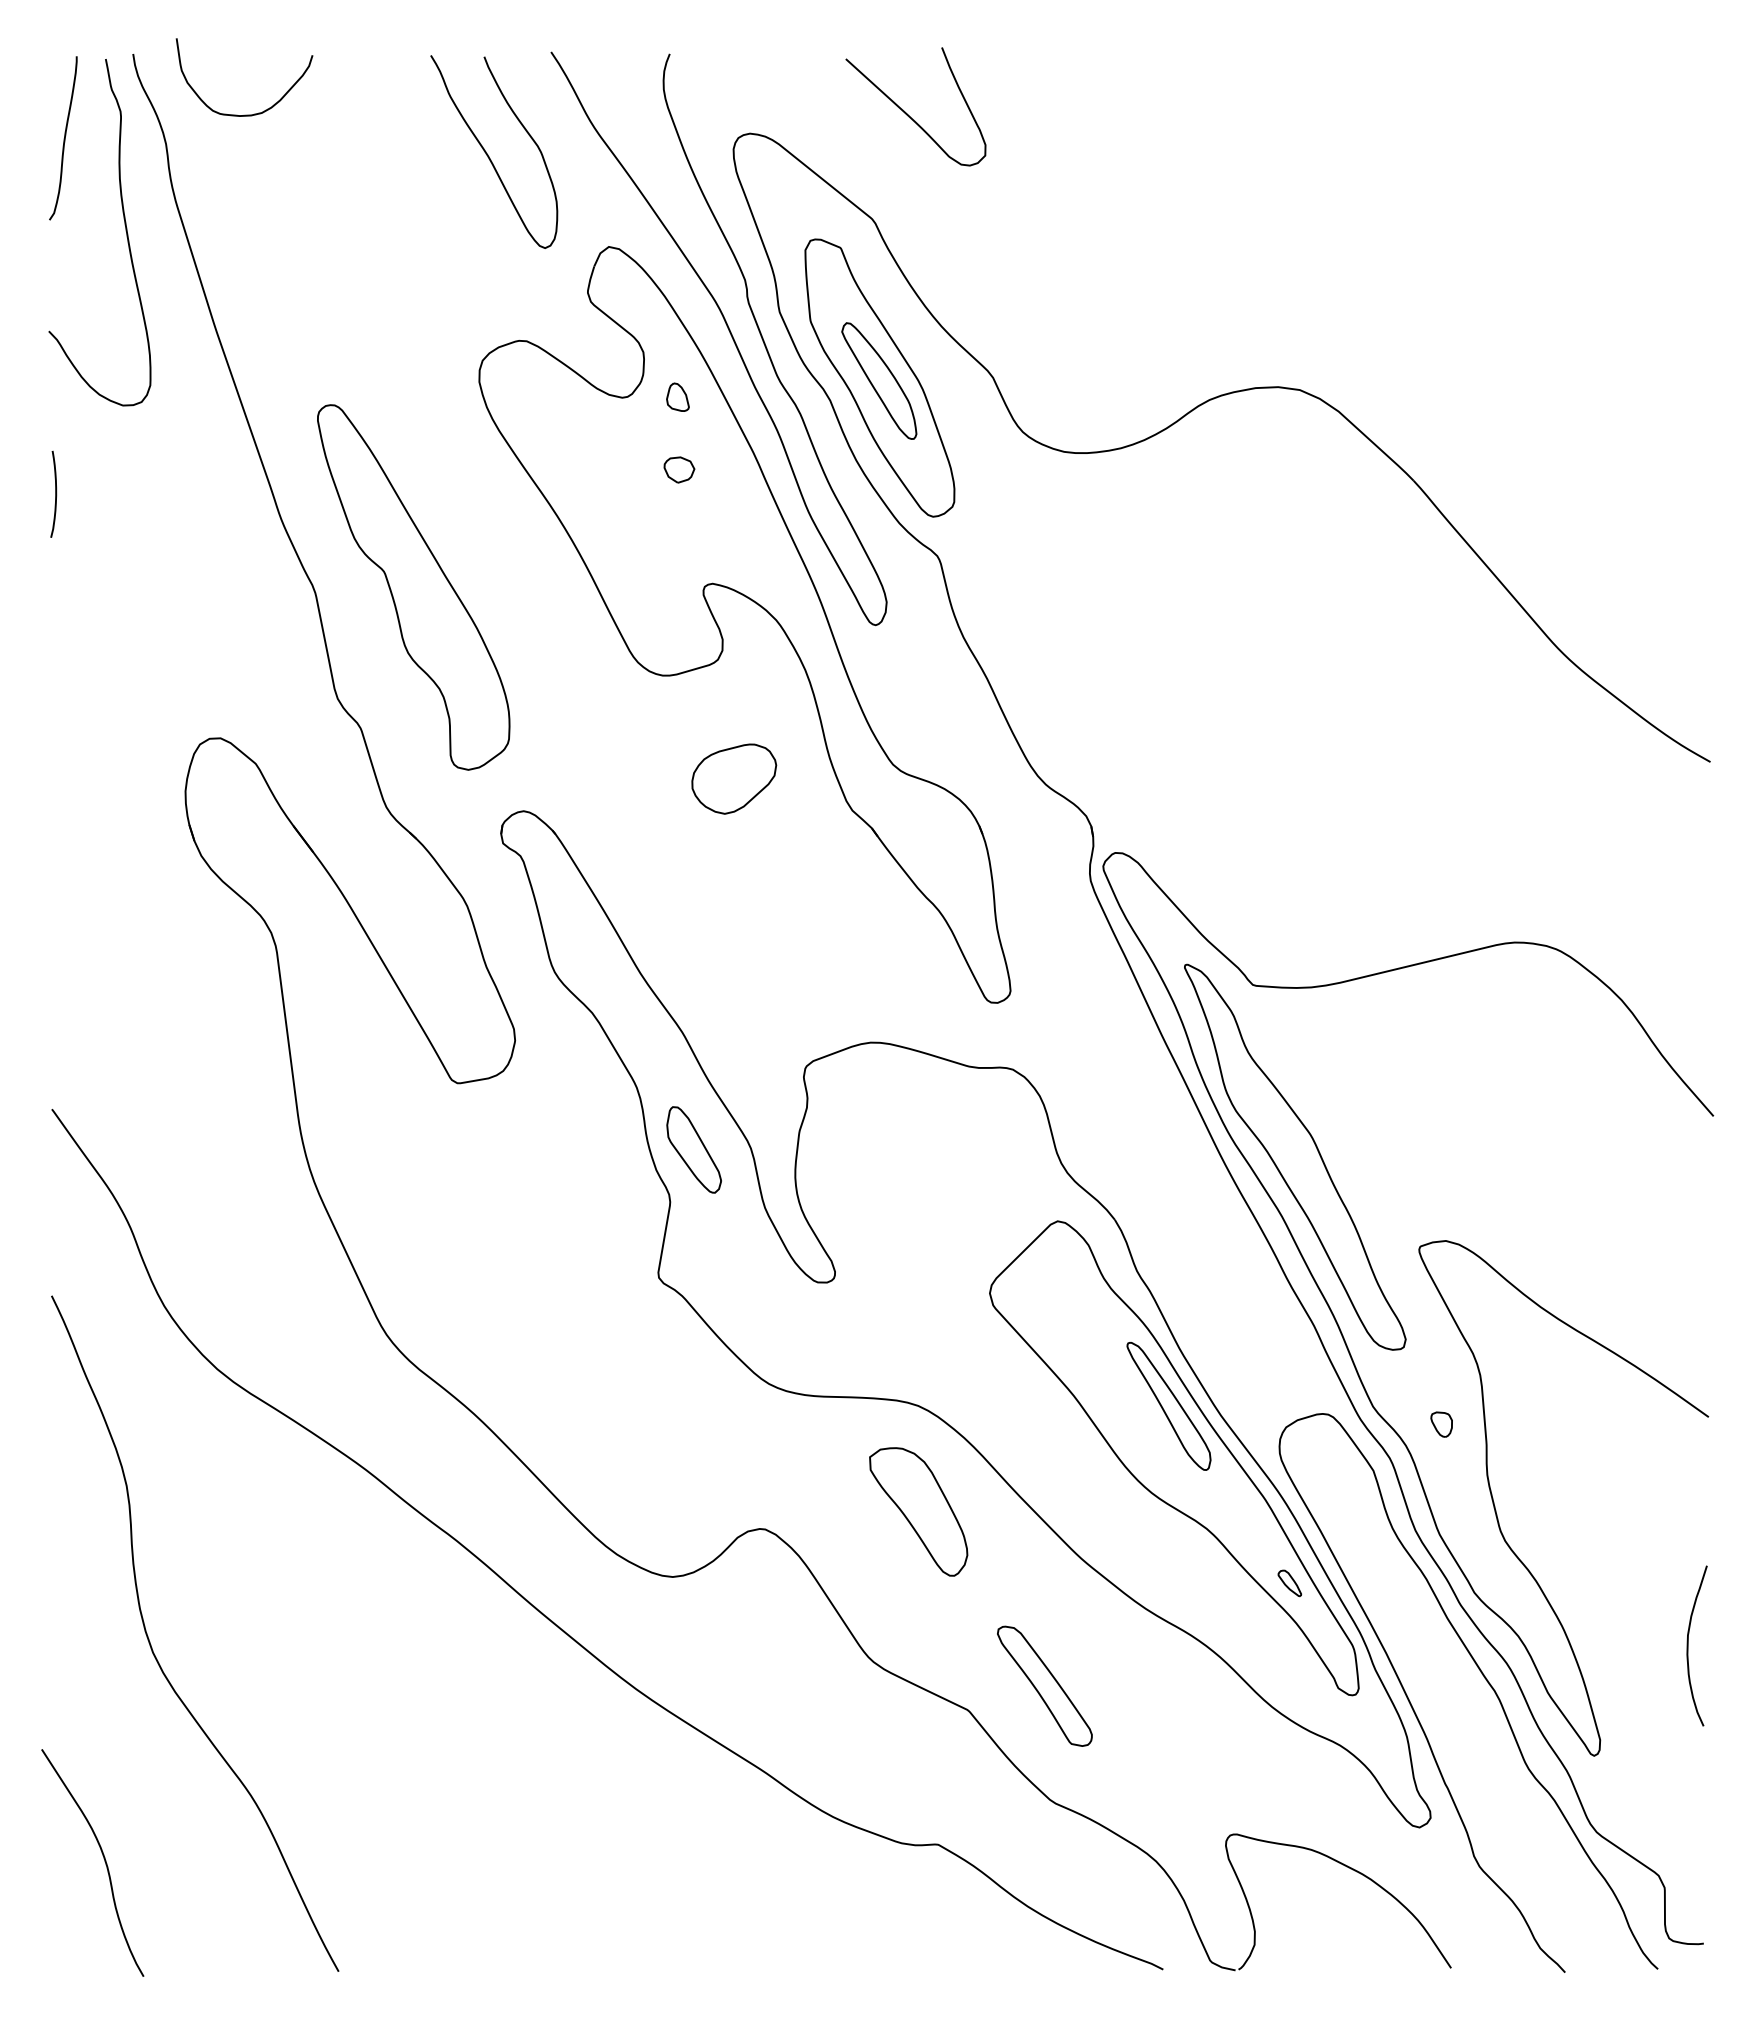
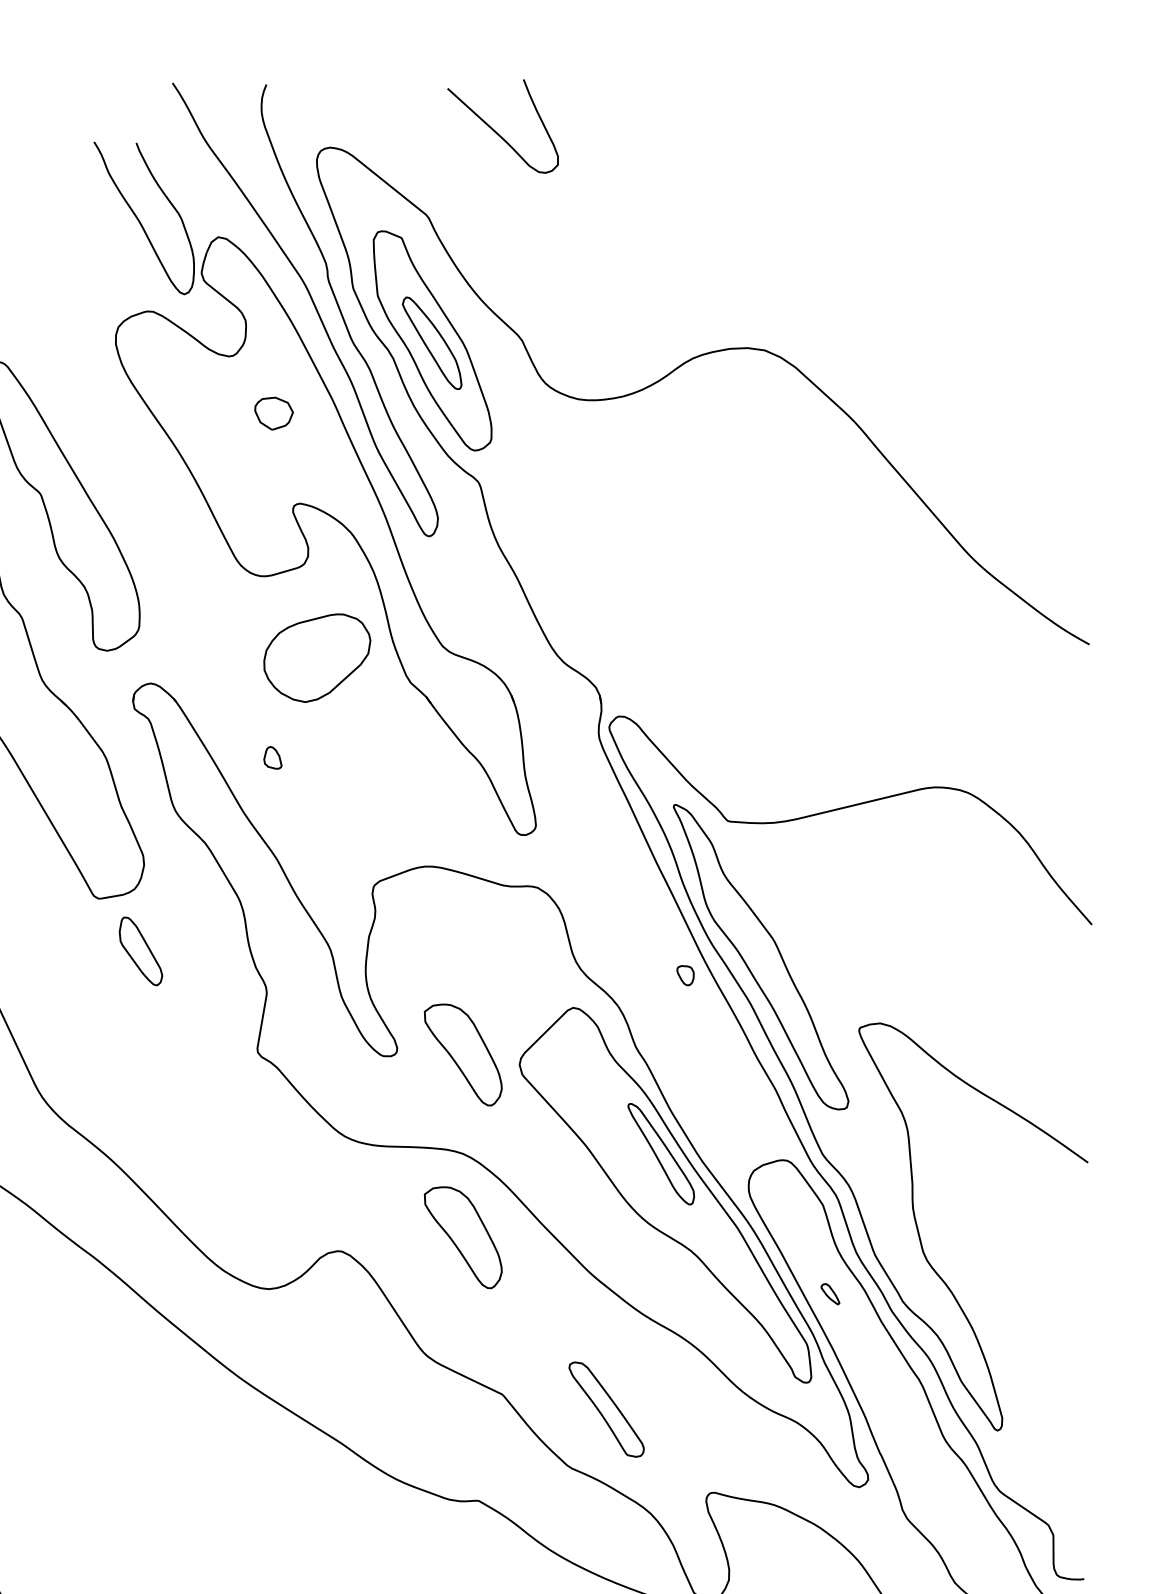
curve: (907, 113) -> (496, 131), moved
curve: (488, 154) -> (139, 220), moved
part: (677, 396) -> (272, 757), moved
part: (679, 469) -> (274, 413), size x1.6
part: (734, 778) -> (317, 657), size x1.6
part: (693, 1149) -> (140, 951), moved
part: (918, 1280) -> (463, 1054), added
part: (1441, 1424) -> (685, 975), moved
part: (1289, 1583) -> (830, 1294), moved
curve: (1688, 1645) -> (1072, 1343), removed
part: (1044, 1685) -> (606, 1408), moved

